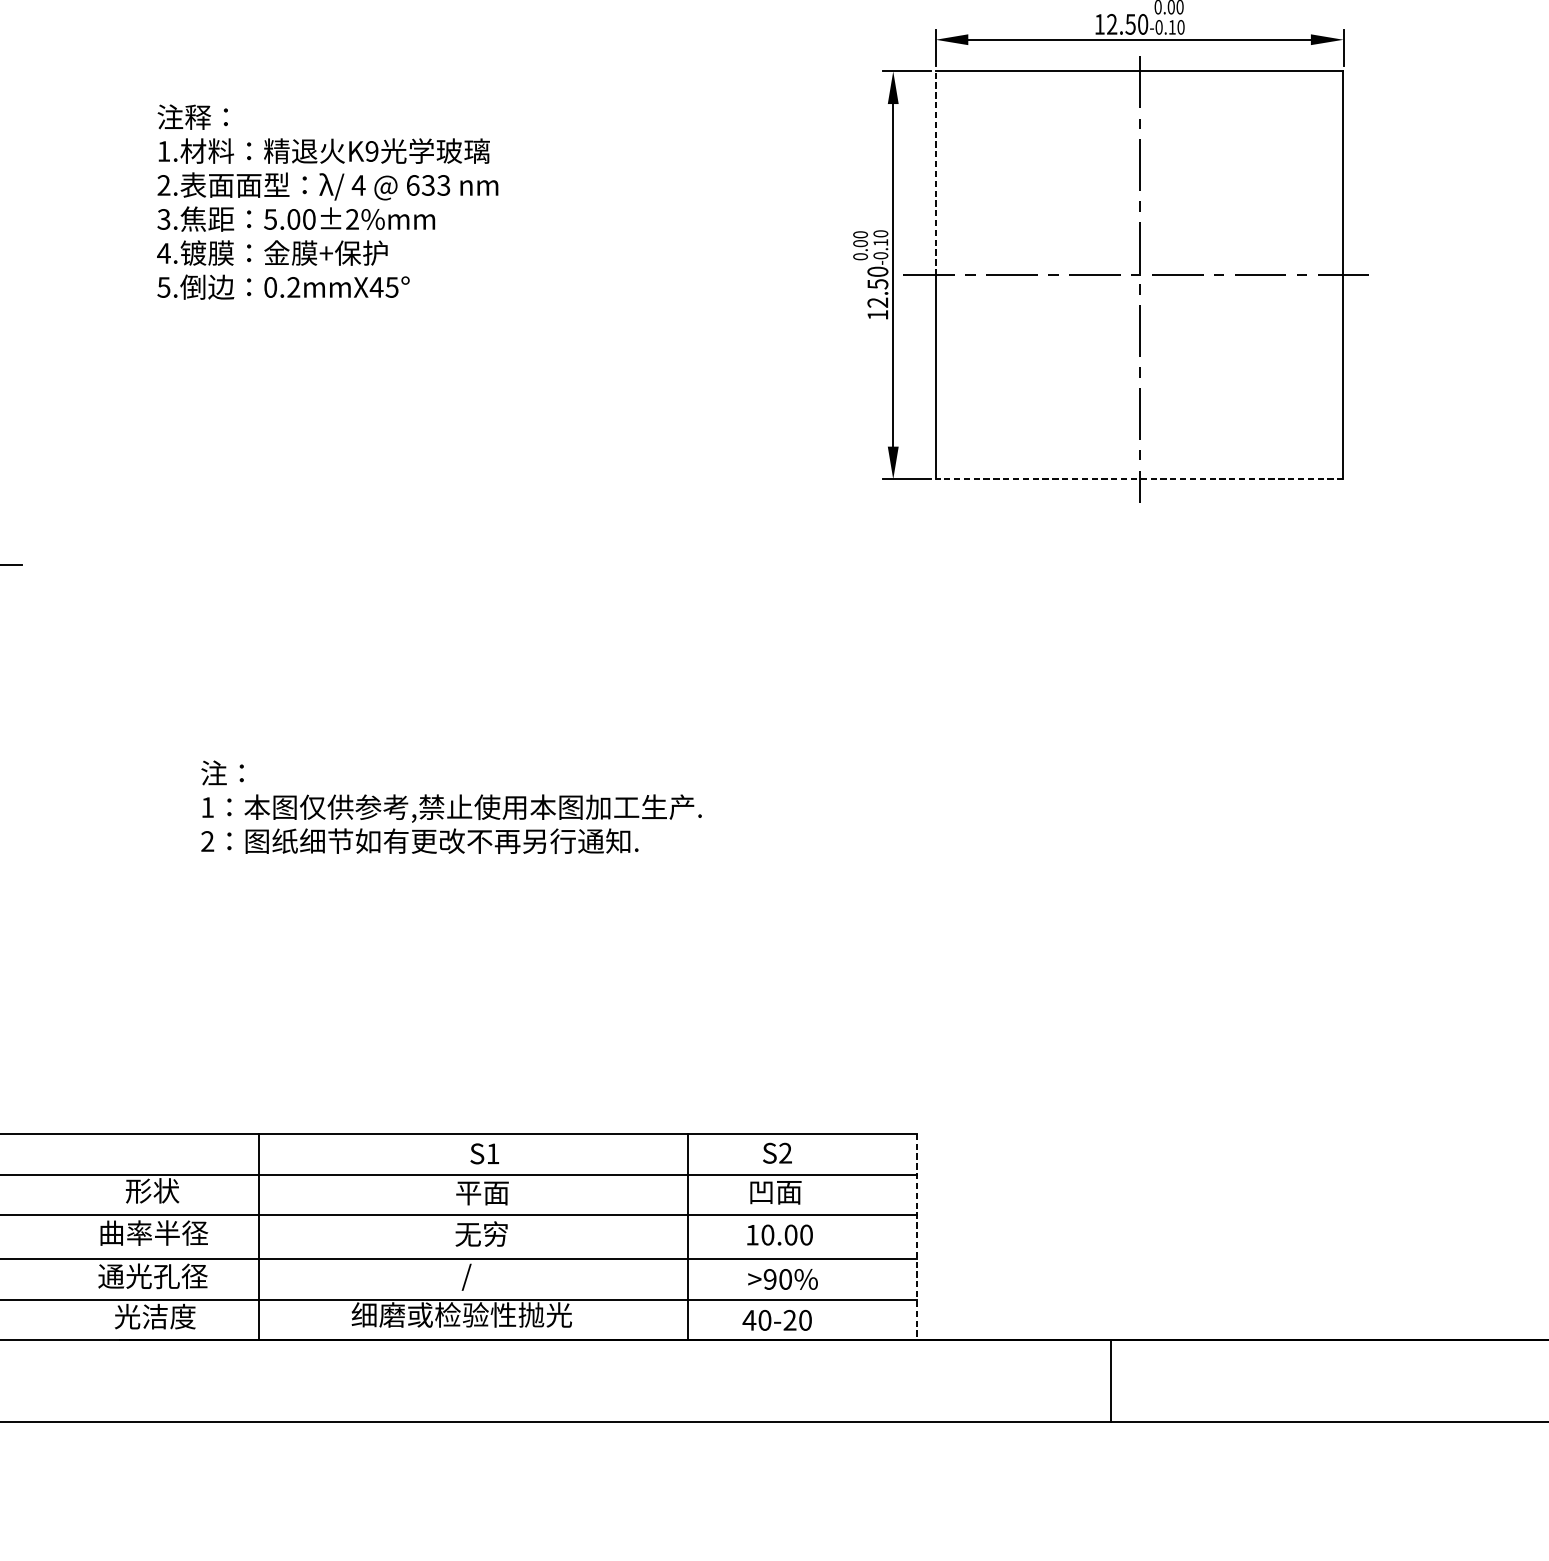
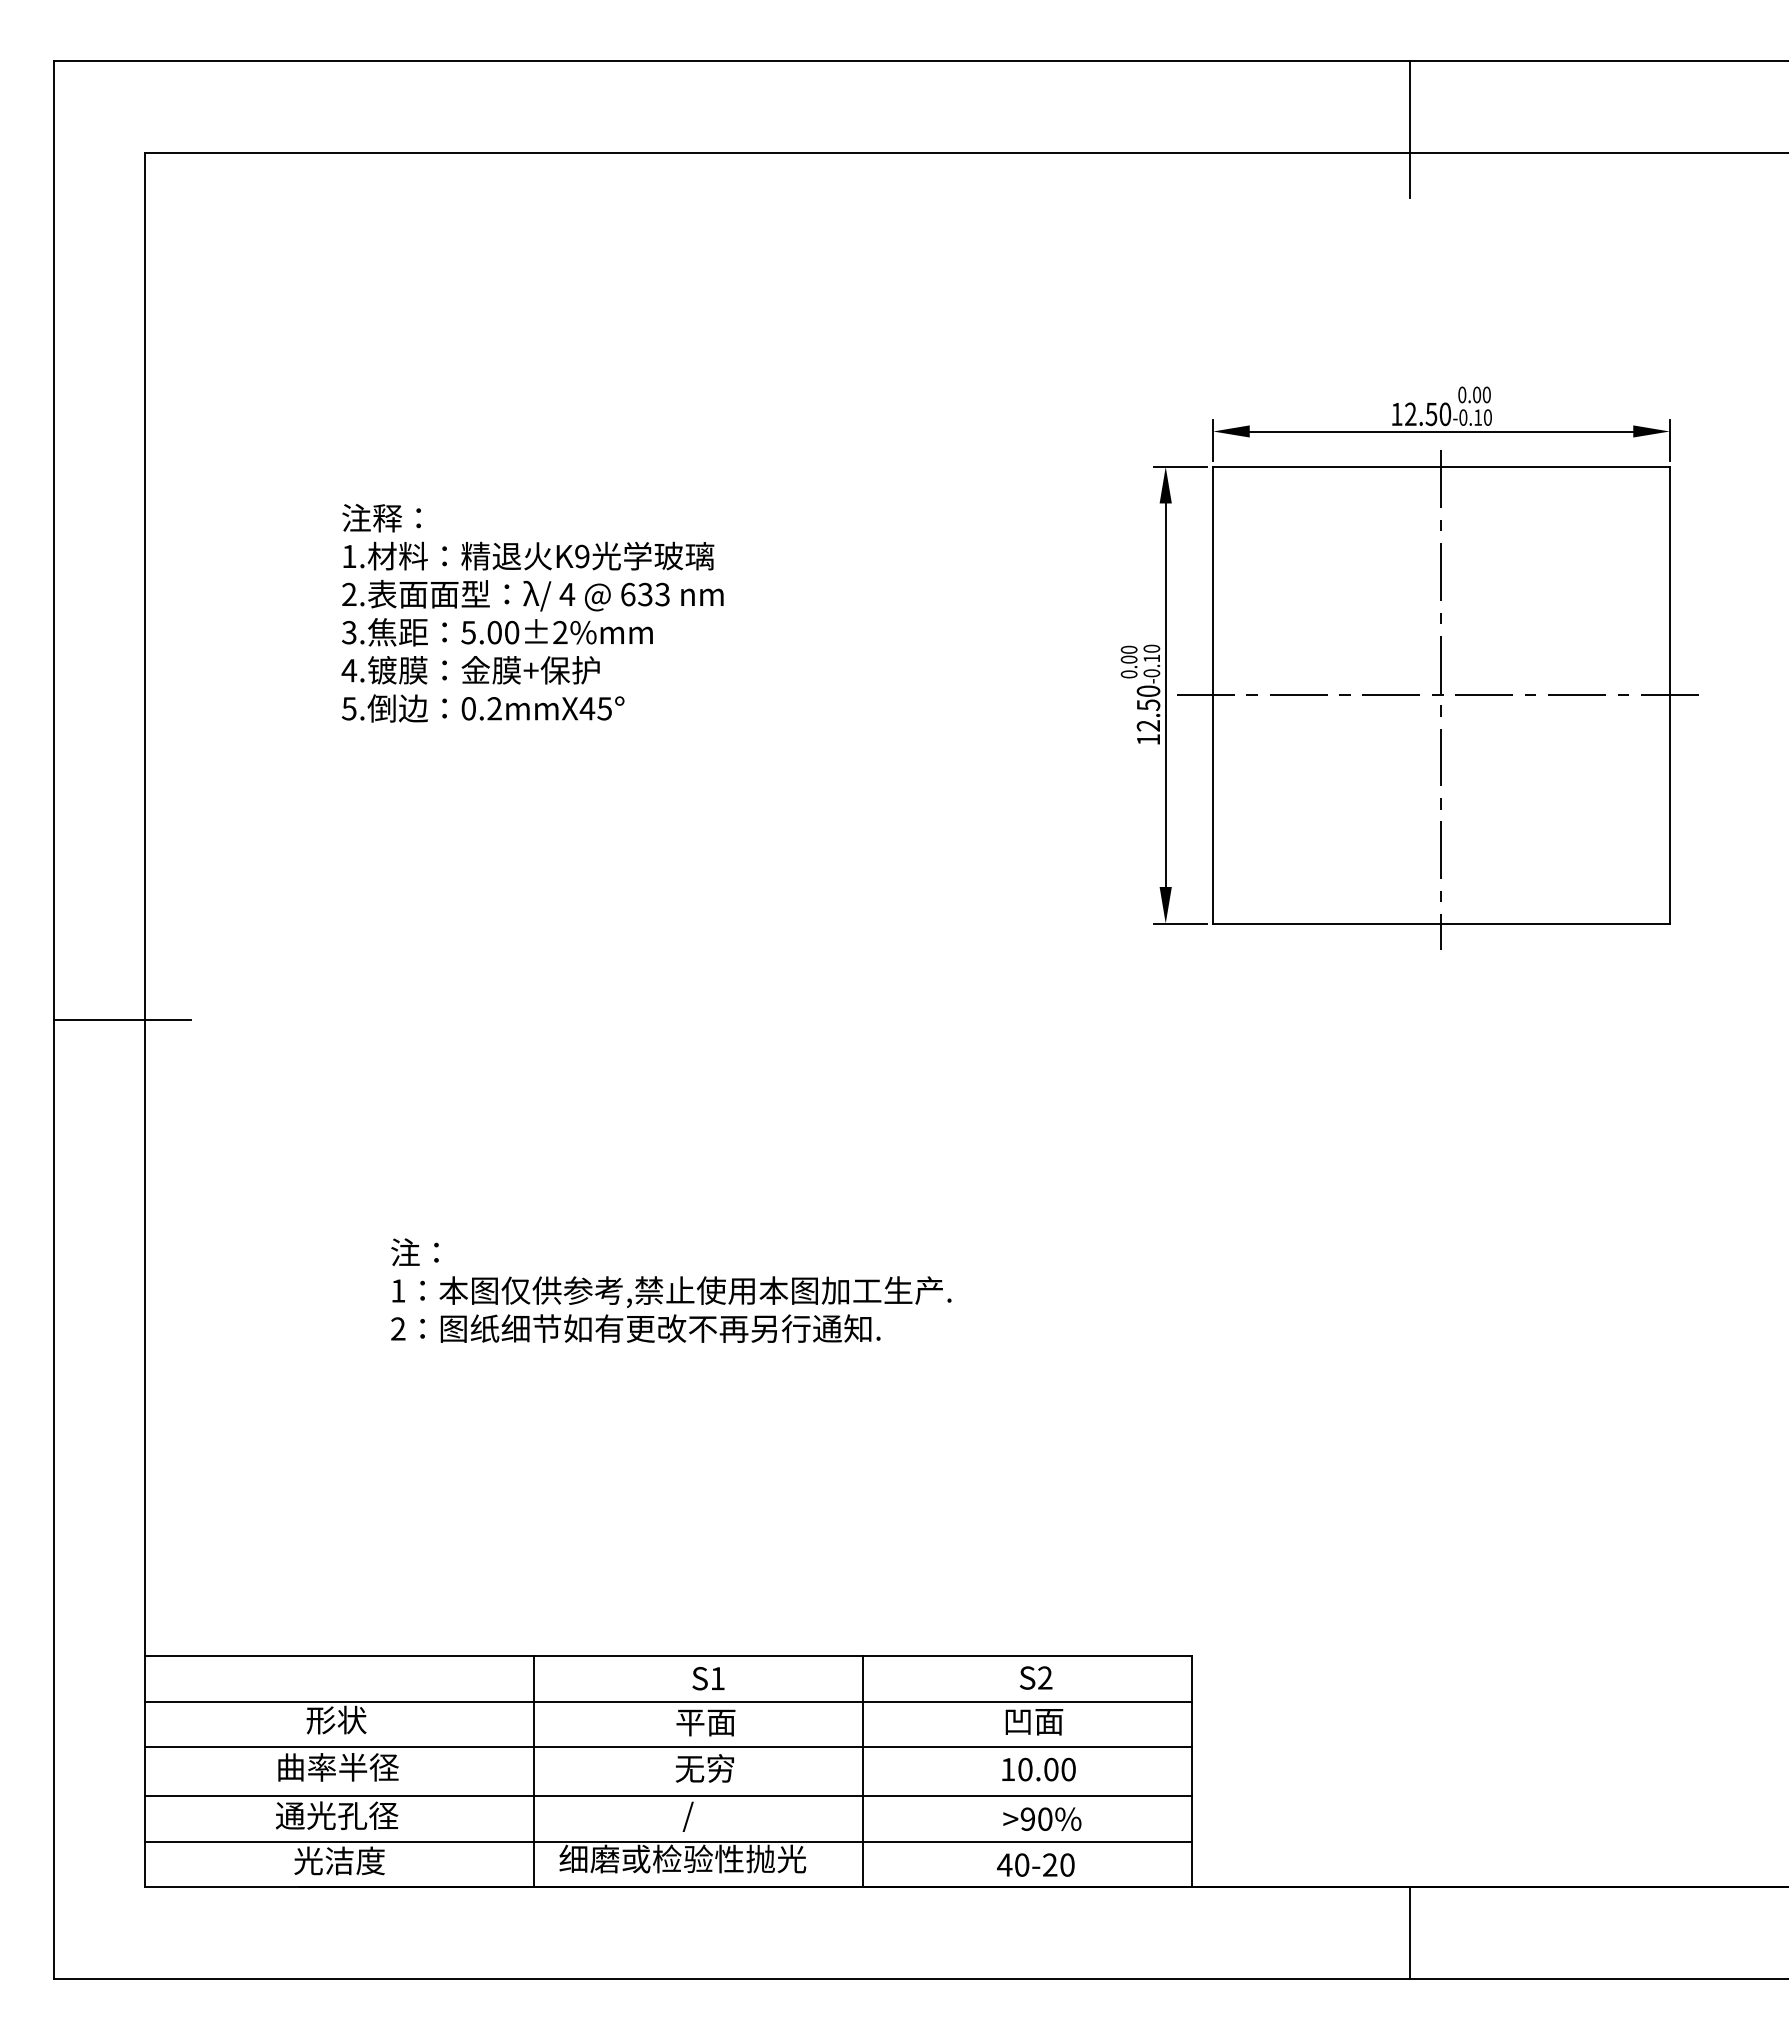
line: (935, 172) -> (1213, 580), dashed -> solid
line: (1138, 479) -> (1440, 923), dashed -> solid
line: (258, 1236) -> (534, 1771), moved
line: (688, 1236) -> (863, 1771), moved
line: (916, 1236) -> (1191, 1771), dashed -> solid

